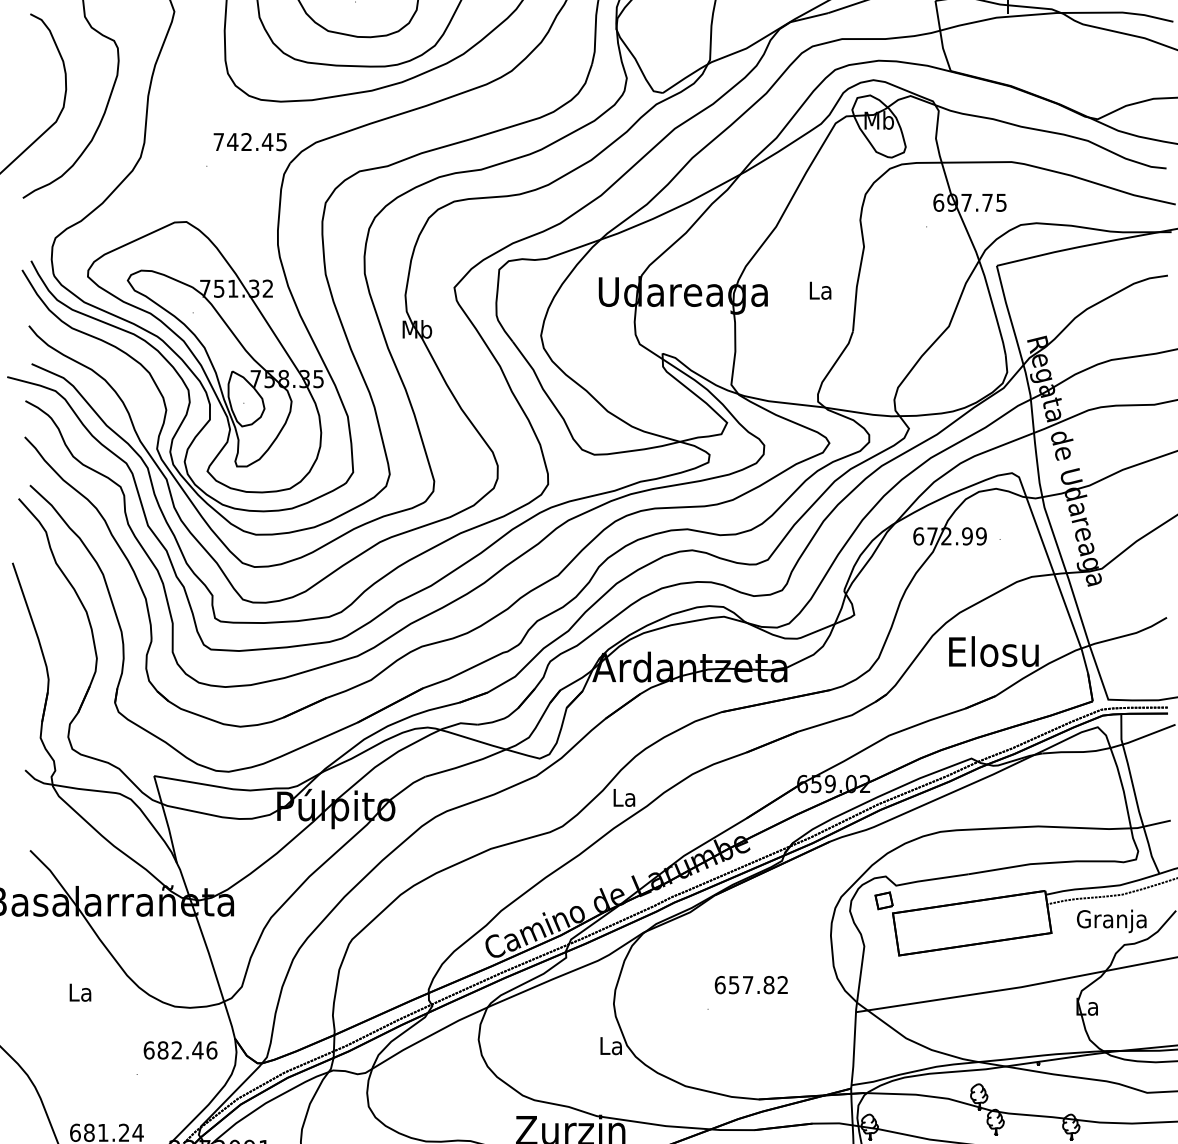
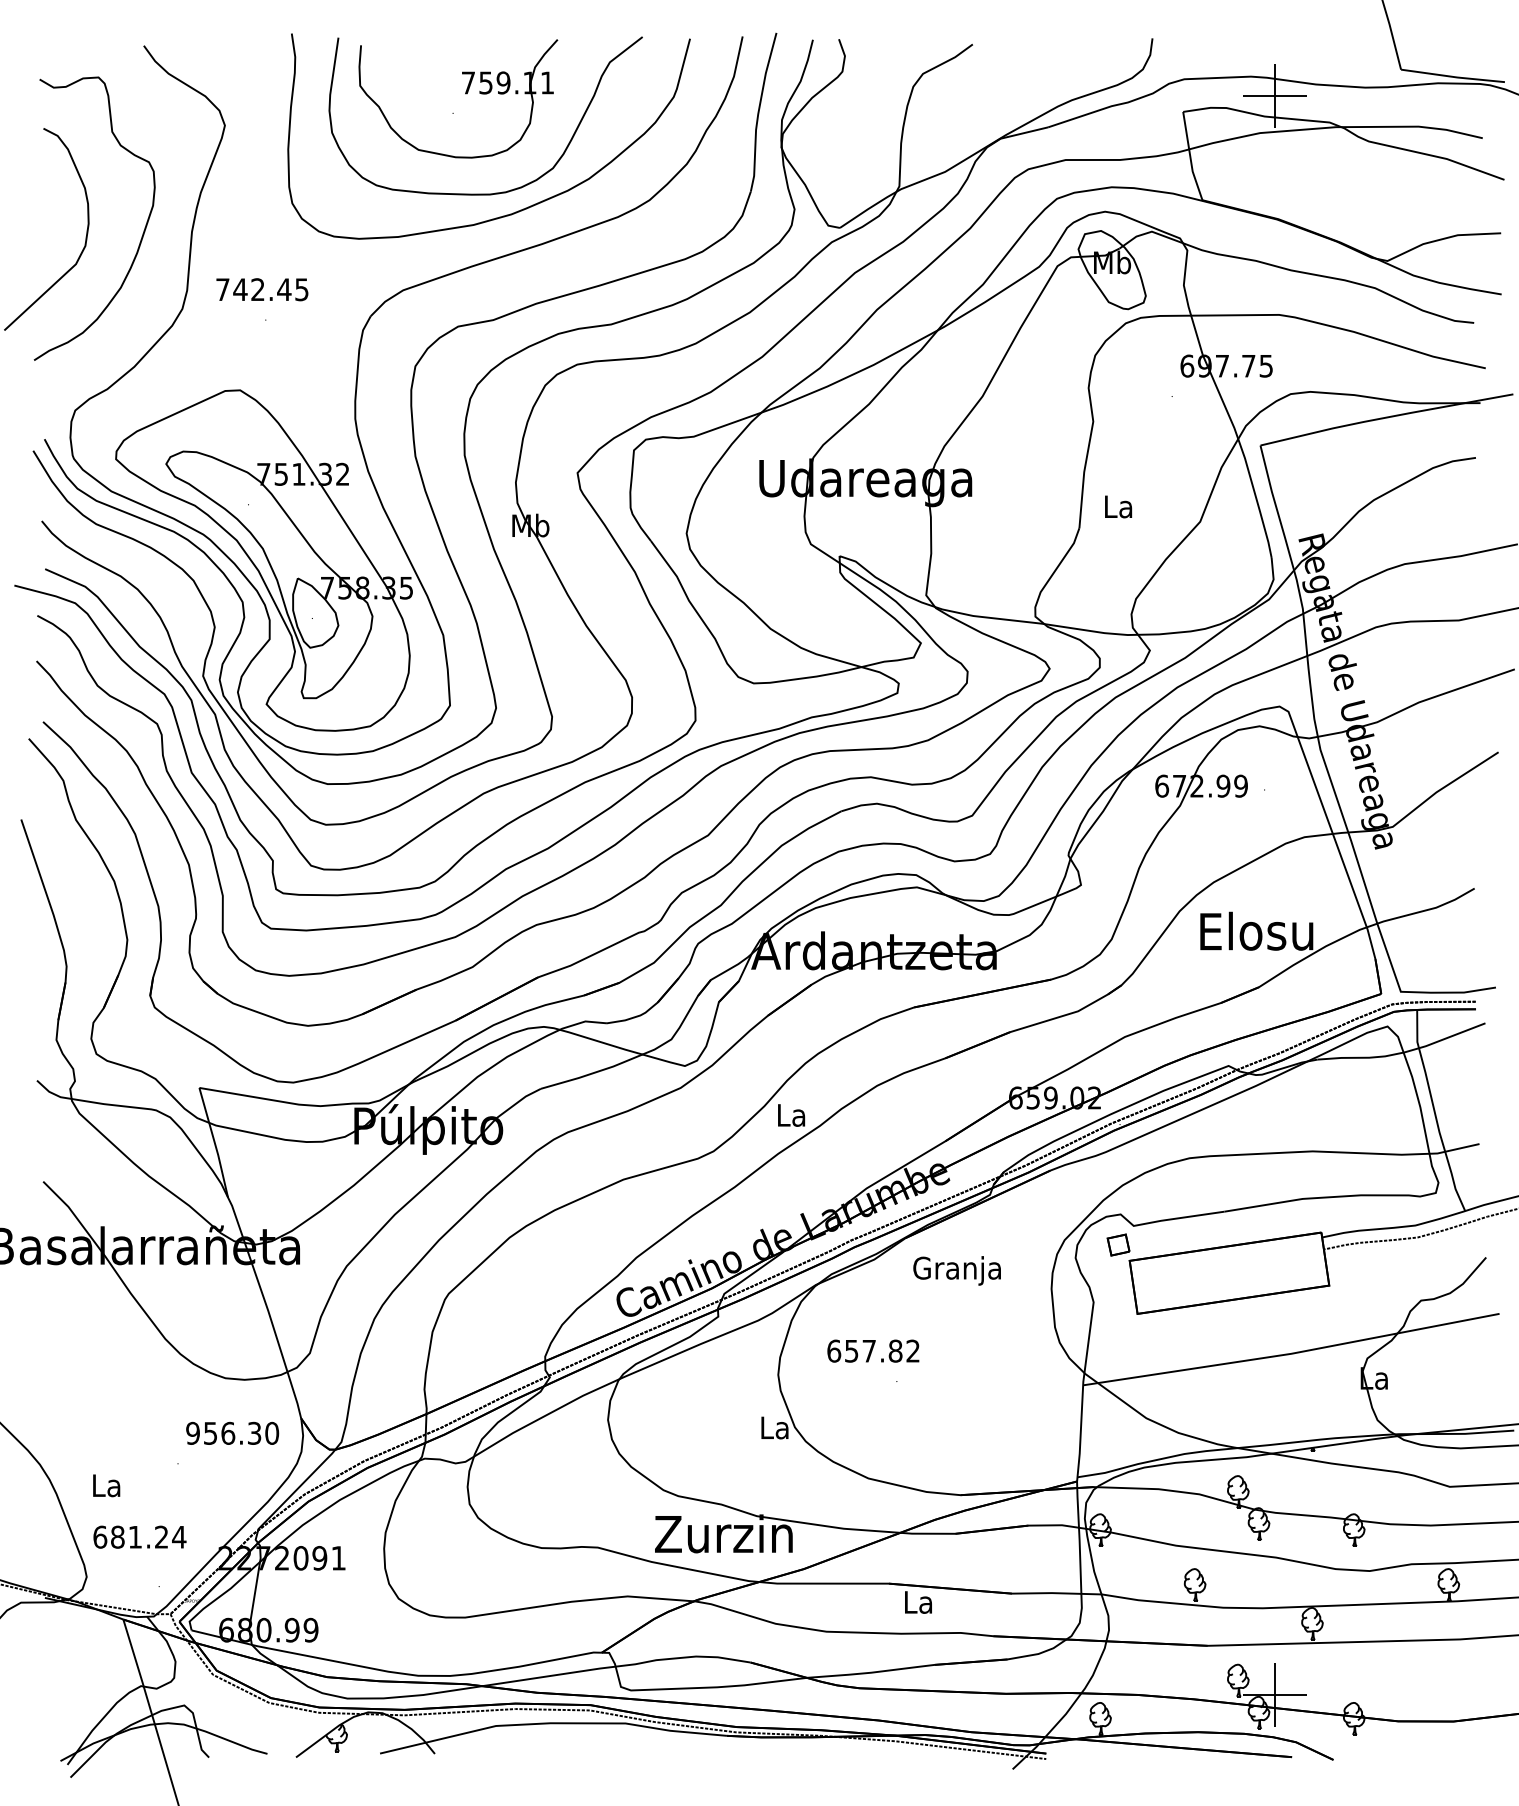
text: (250, 141) -> (262, 289), moved
text: (820, 290) -> (1118, 506), moved
text: (1111, 921) -> (956, 1270), moved
text: (751, 984) -> (873, 1350), moved
text: (80, 992) -> (106, 1485), moved
text: (180, 1049) -> (232, 1432), 682.46 -> 956.30

